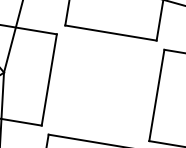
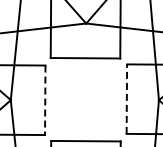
line: (49, 80) -> (45, 100), solid -> dashed
line: (156, 95) -> (126, 99), solid -> dashed

